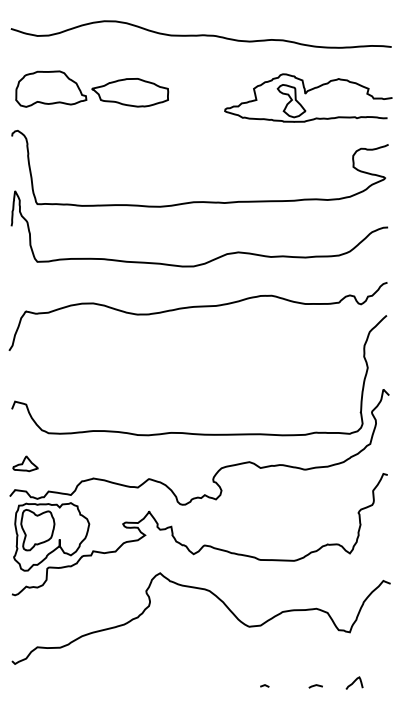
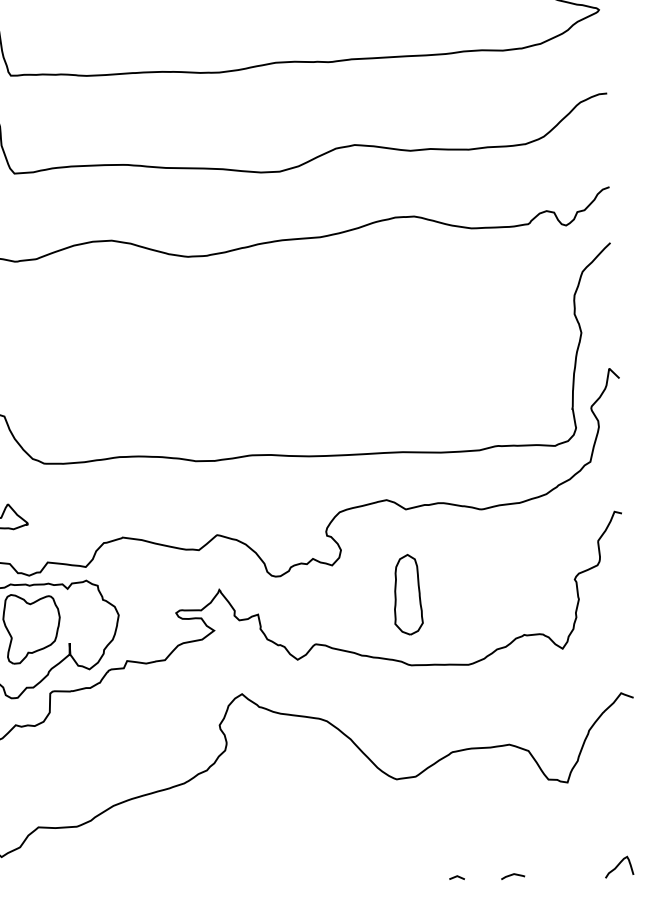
part: (260, 517) -> (408, 593), added
curve: (354, 682) -> (619, 865), moved
line: (264, 685) -> (456, 876), moved

